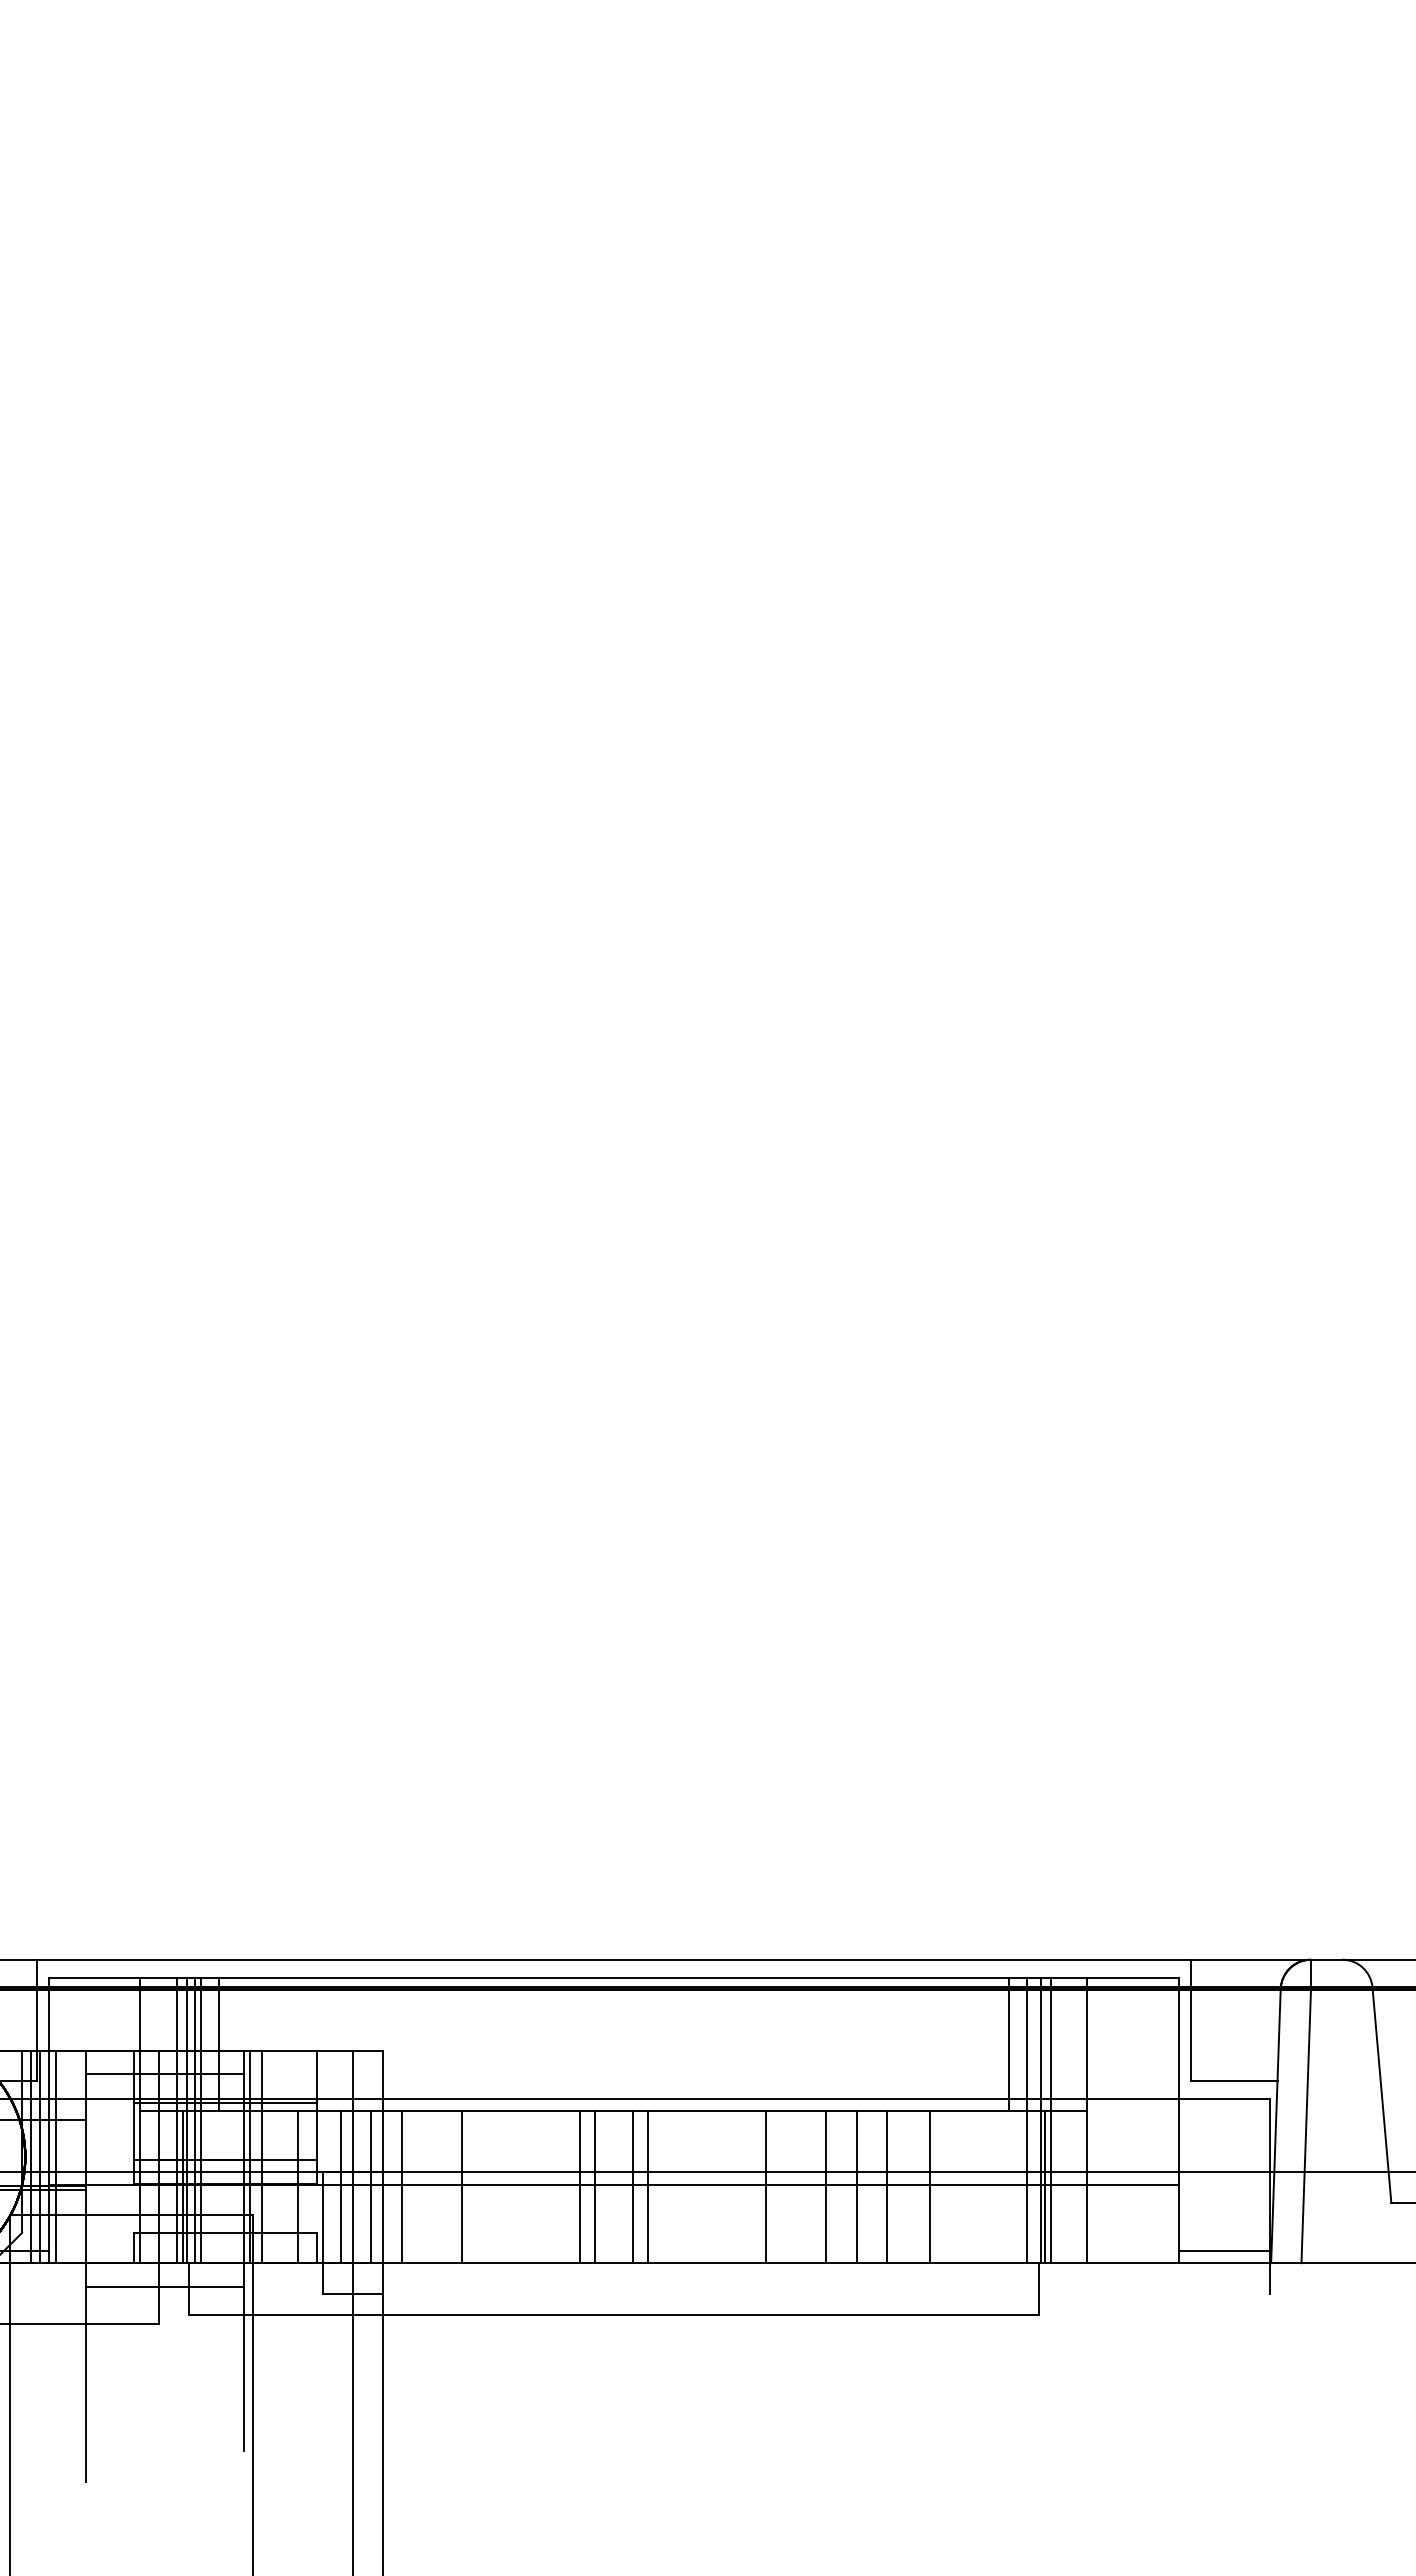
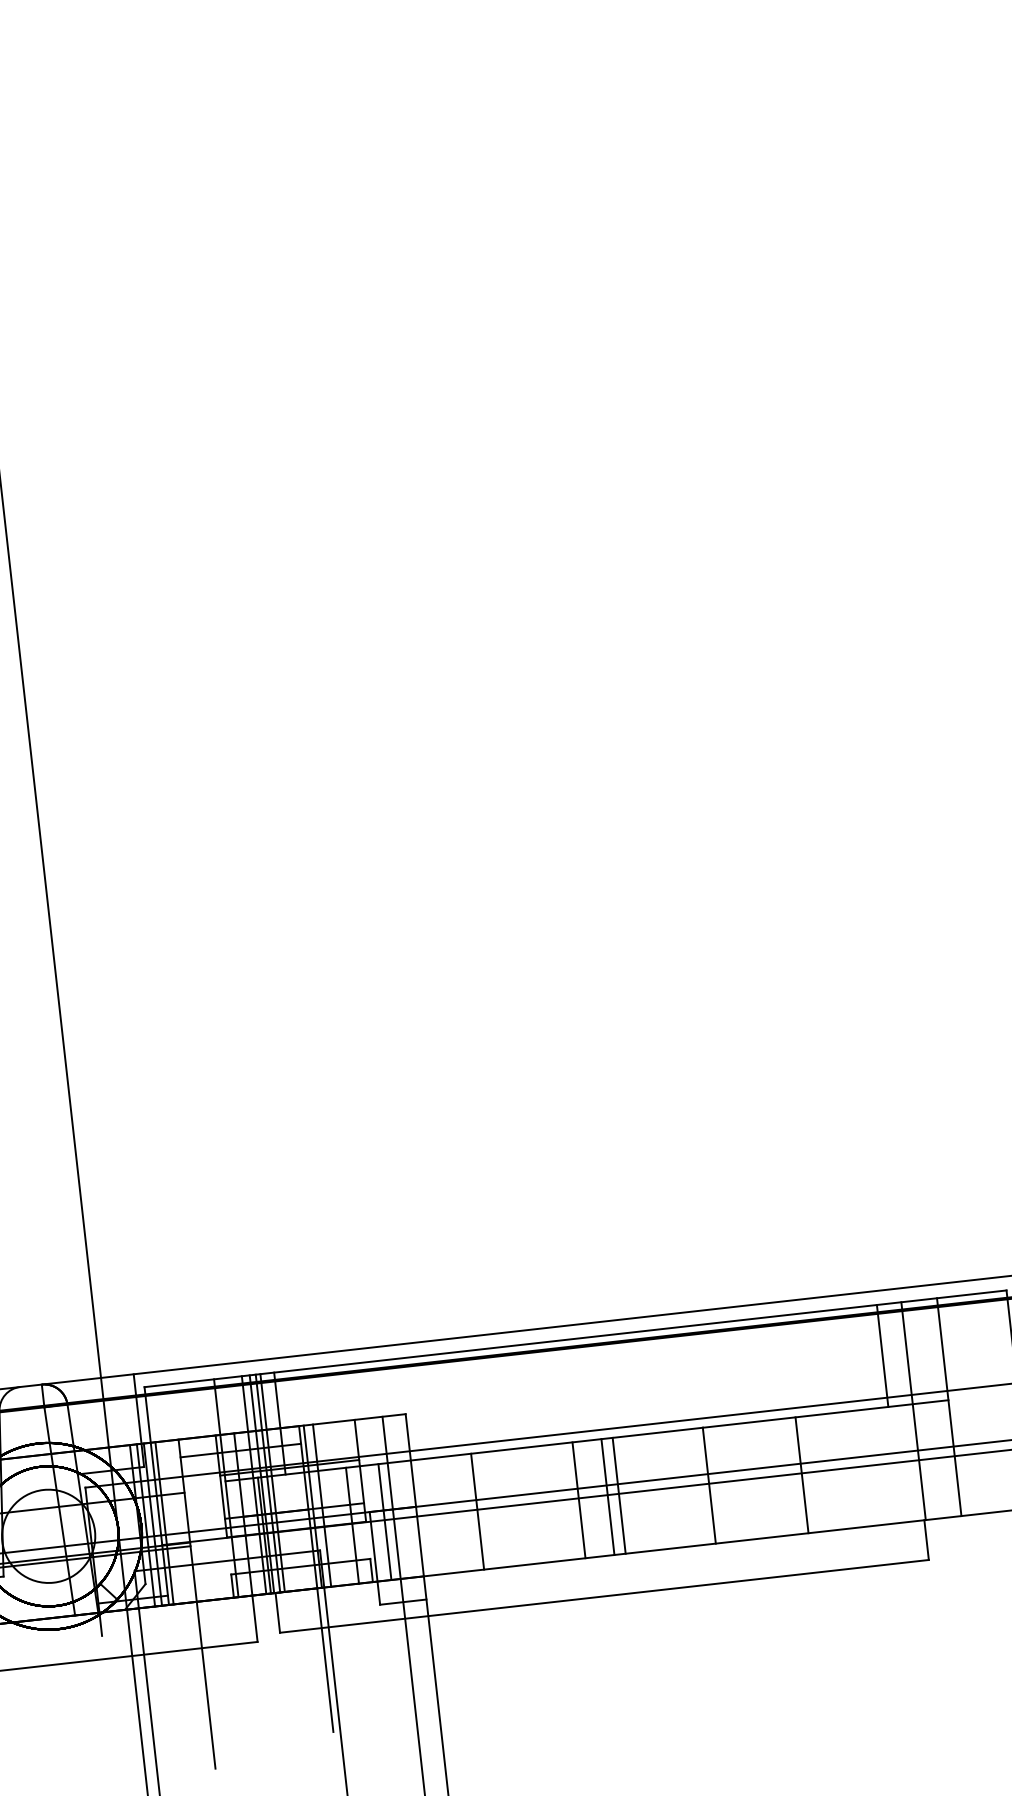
line: (1026, 2120) -> (902, 1412), removed
line: (1051, 2120) -> (921, 1410), removed
line: (371, 2187) -> (408, 1519), removed
line: (401, 2187) -> (431, 1517), removed
line: (580, 2187) -> (567, 1501), removed
line: (826, 2187) -> (755, 1480), removed
line: (856, 2187) -> (778, 1478), removed
line: (929, 2187) -> (834, 1471), removed
line: (1044, 2187) -> (922, 1461), removed
line: (164, 2287) -> (258, 1613), removed

